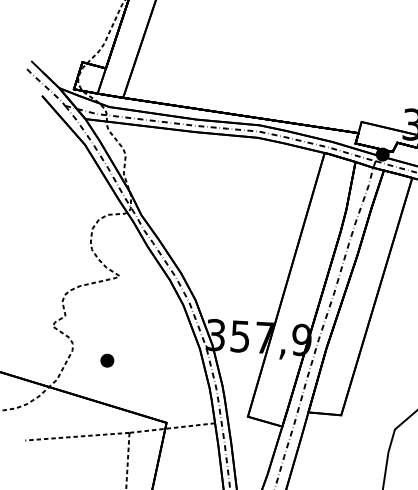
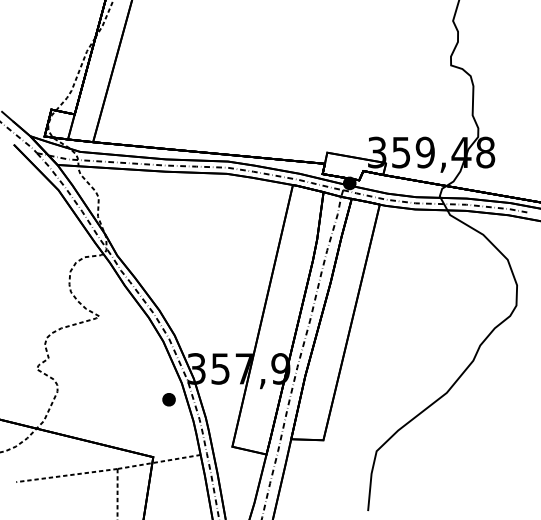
part: (106, 360) -> (168, 399), moved

